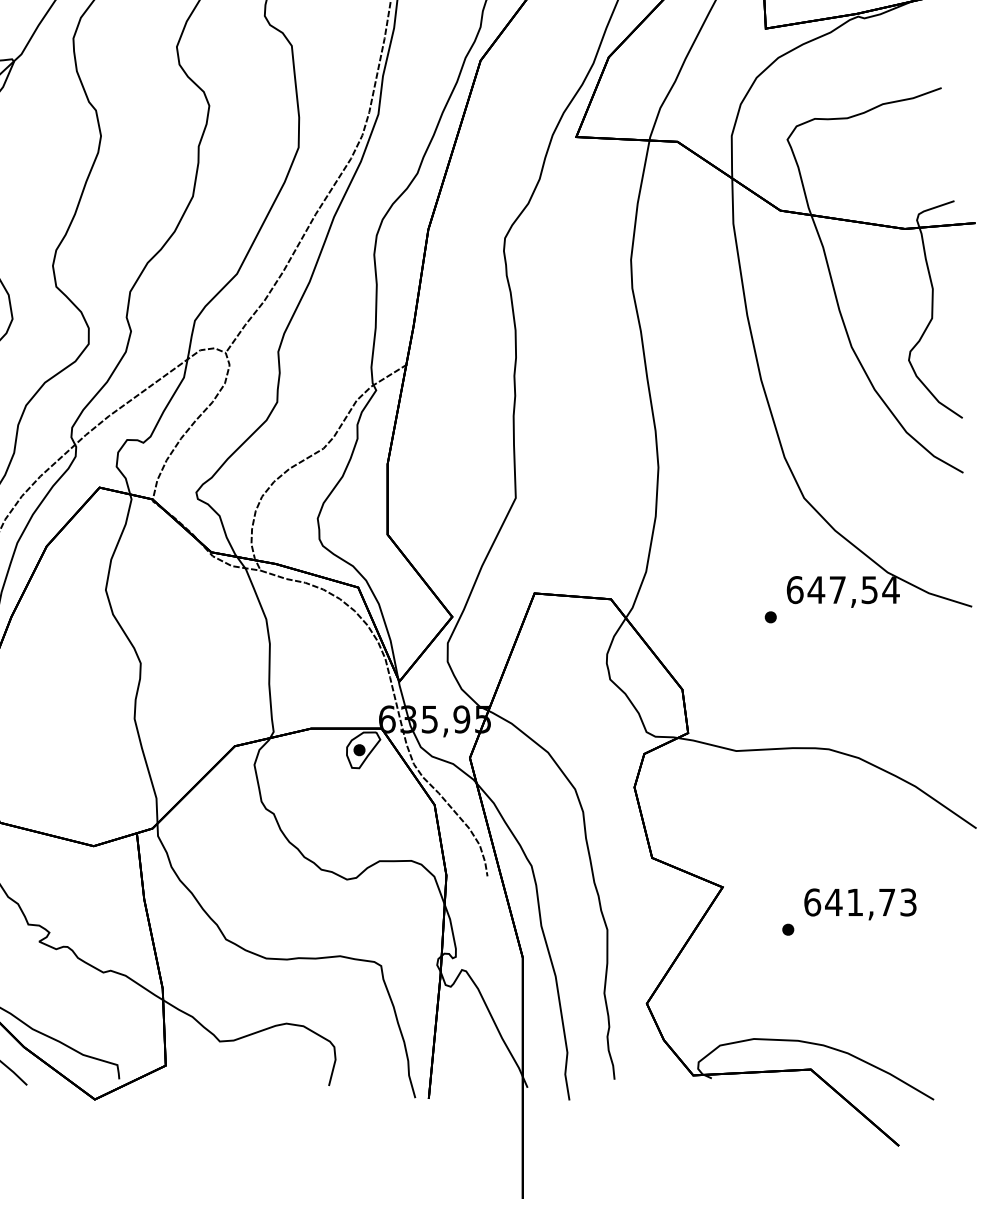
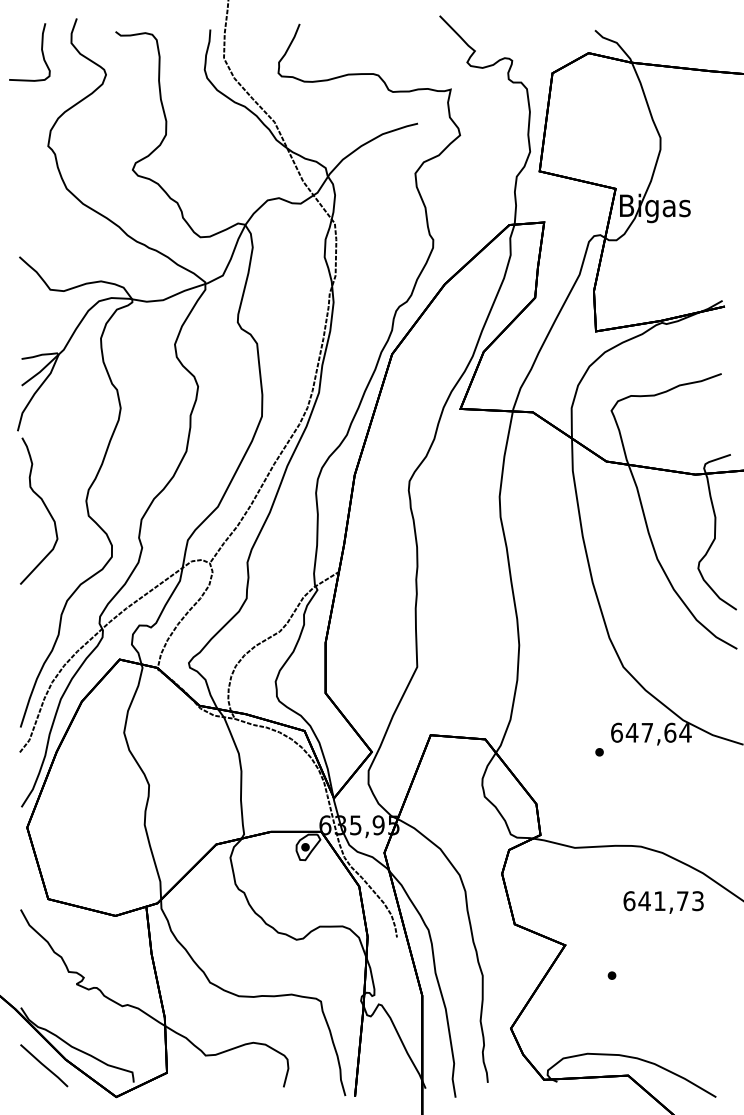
text: (870, 589) -> (670, 732), 647,54 -> 647,64
text: (860, 904) -> (663, 902), moved

